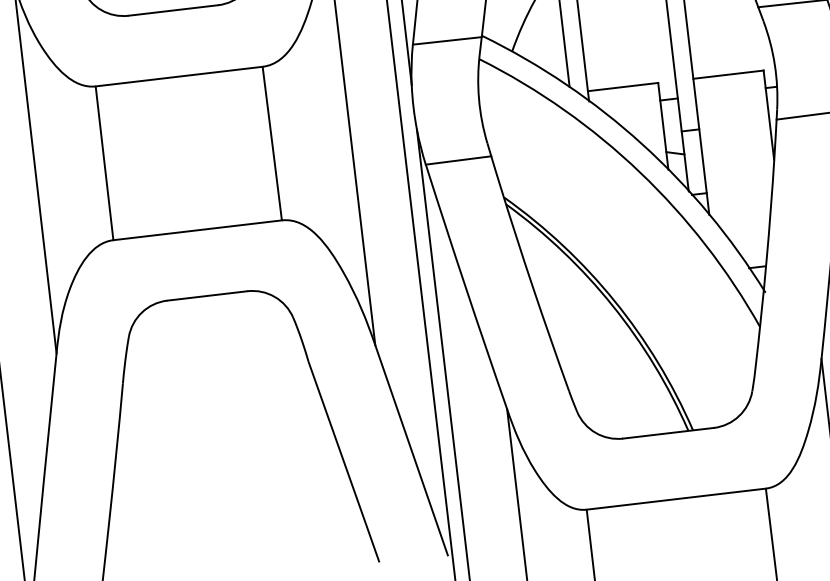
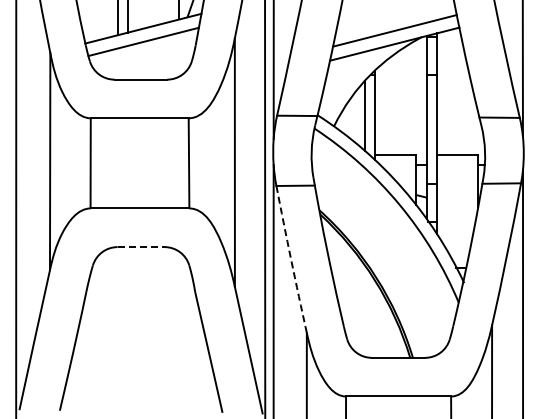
arc: (466, 286) -> (291, 259), solid -> dashed
line: (208, 296) -> (141, 247), solid -> dashed

